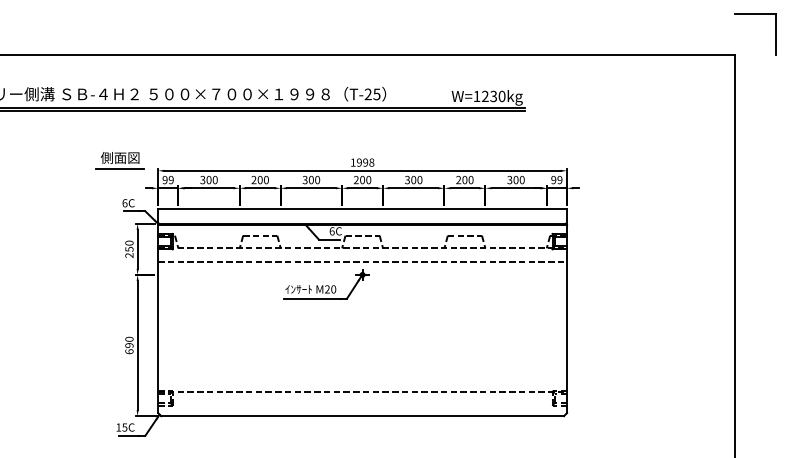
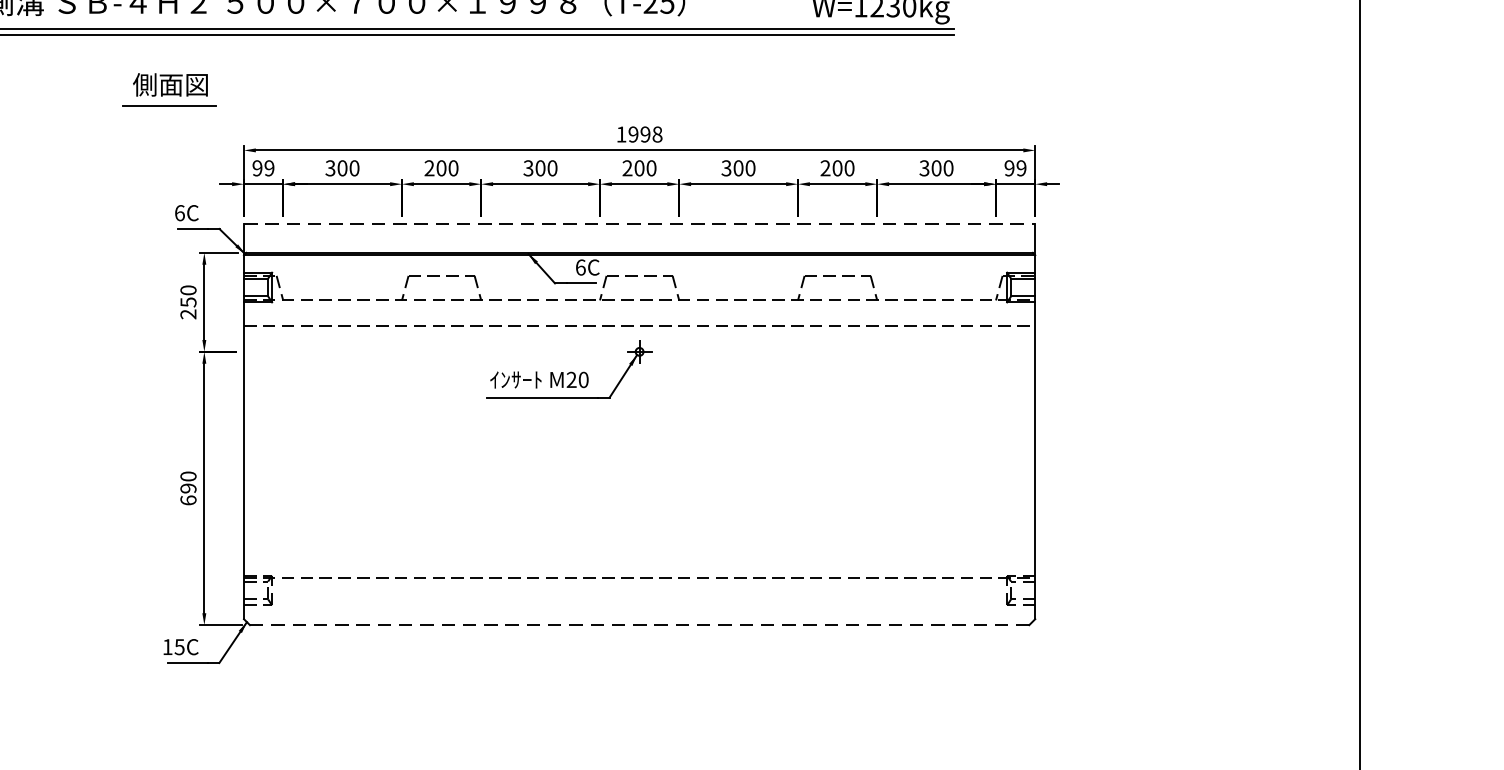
part: (119, 160) -> (169, 89), moved
line: (363, 208) -> (641, 223), solid -> dashed
line: (363, 416) -> (641, 625), solid -> dashed

